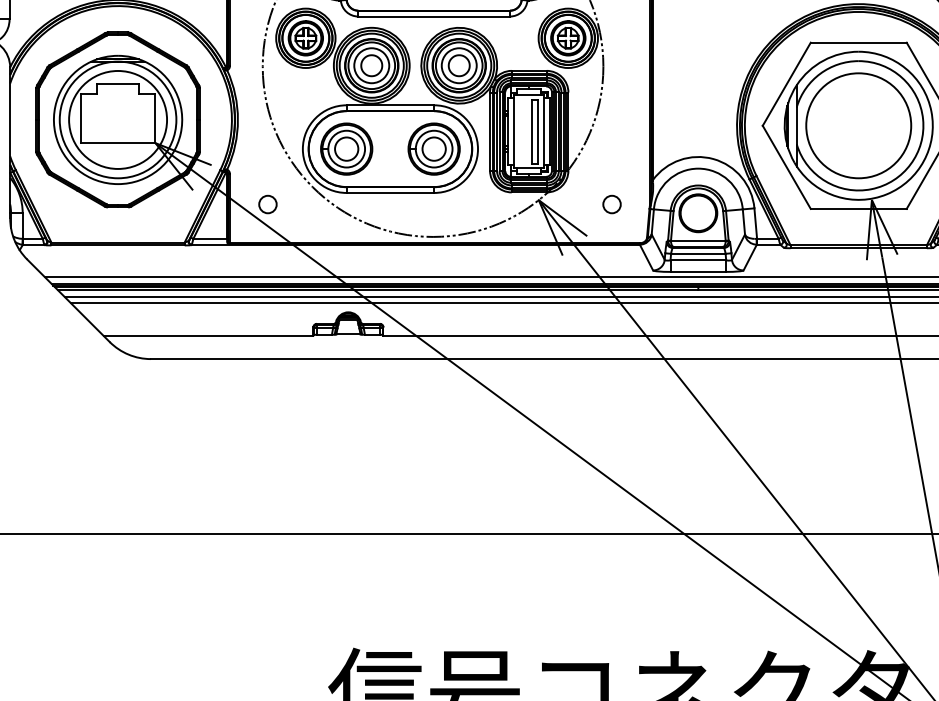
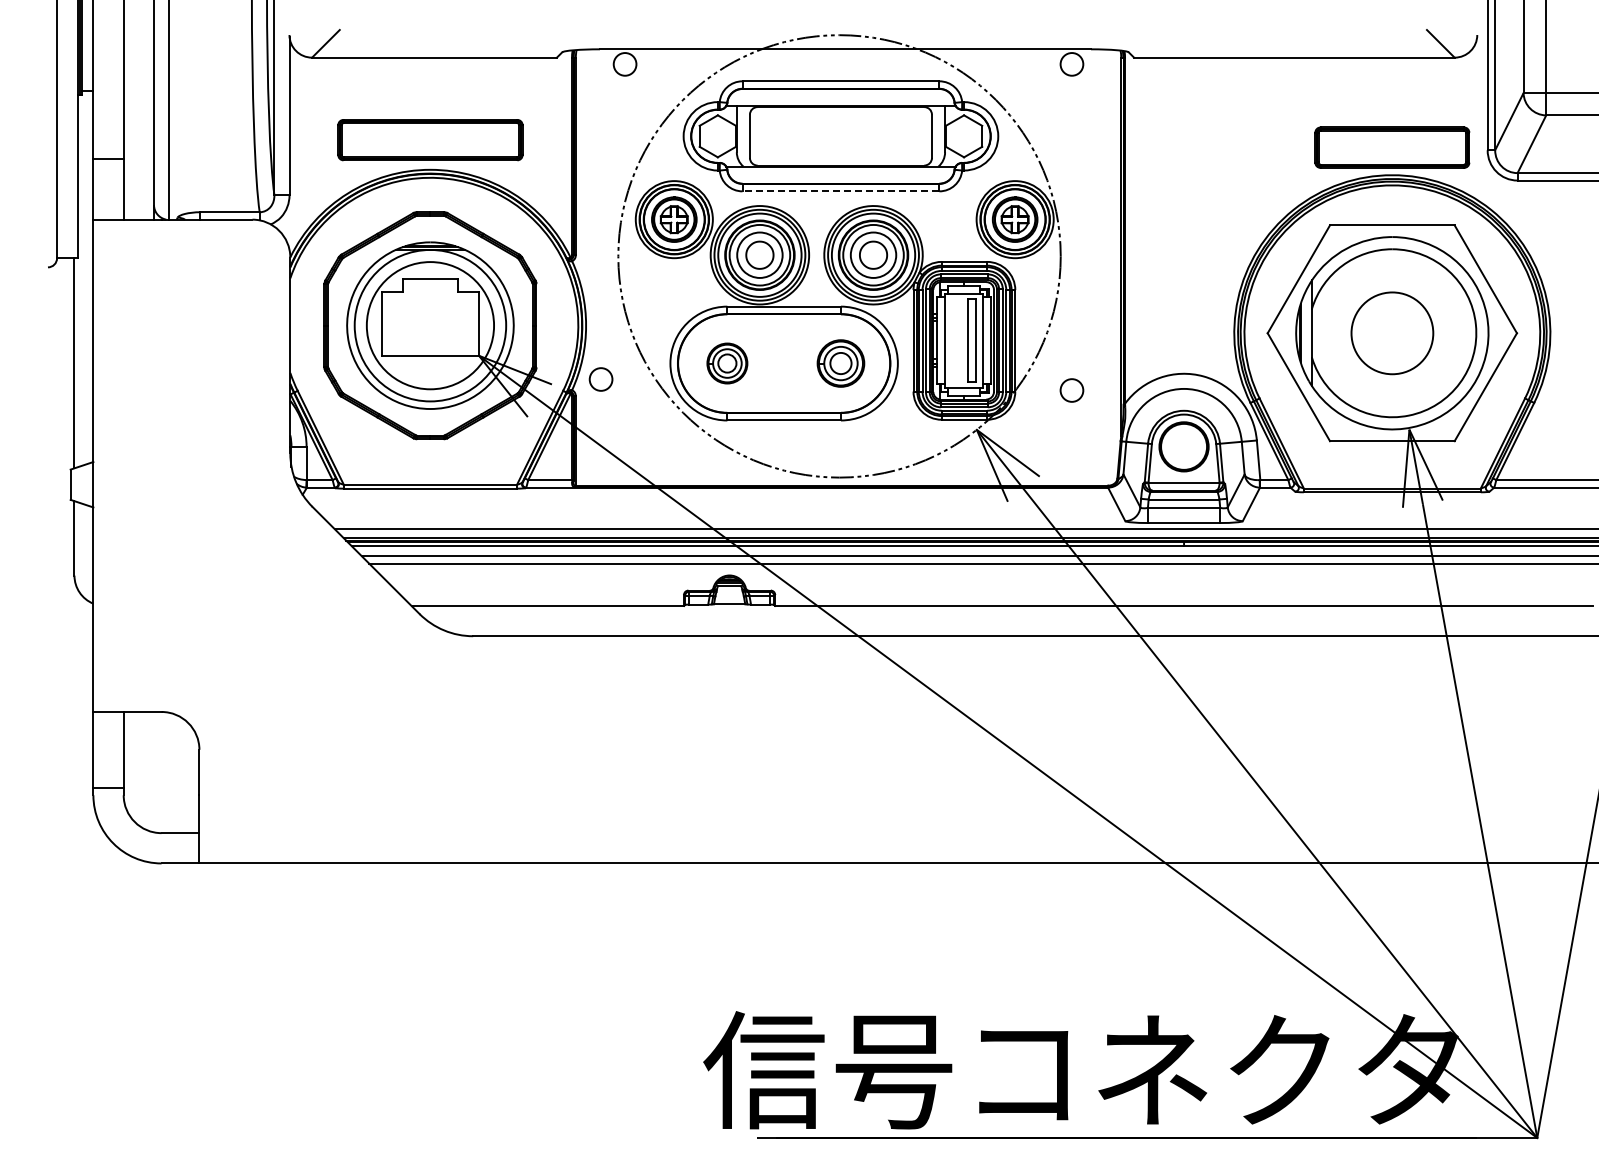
line: (433, 16) -> (840, 191), solid -> dashed
circle: (858, 125) -> (1392, 333), size x0.6
part: (346, 149) -> (727, 363), size x0.6
part: (433, 149) -> (840, 363), size x0.7
circle: (267, 204) -> (600, 379), moved
circle: (611, 204) -> (1071, 390), moved

